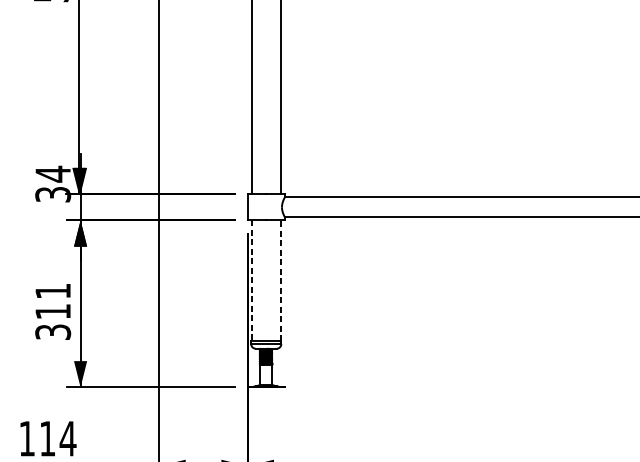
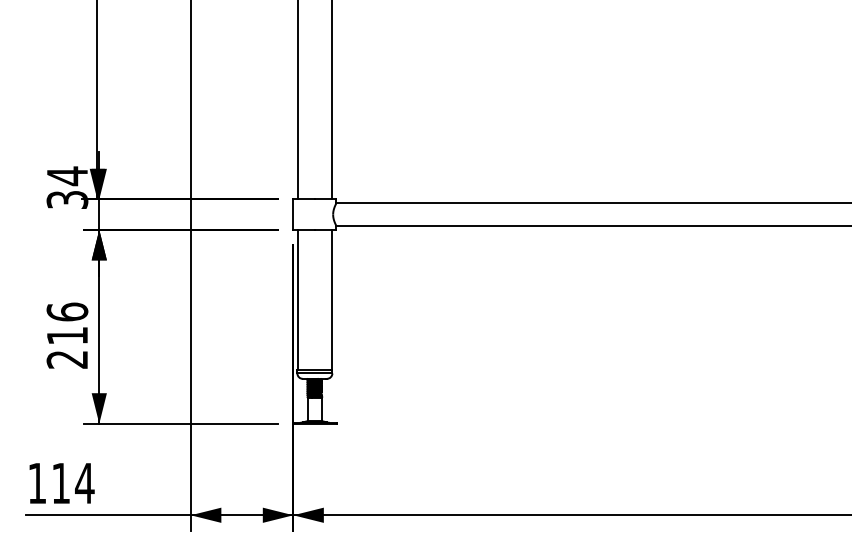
line: (280, 280) -> (331, 299), dashed -> solid
line: (251, 281) -> (297, 300), dashed -> solid
text: (53, 311) -> (67, 335), 311 -> 216

